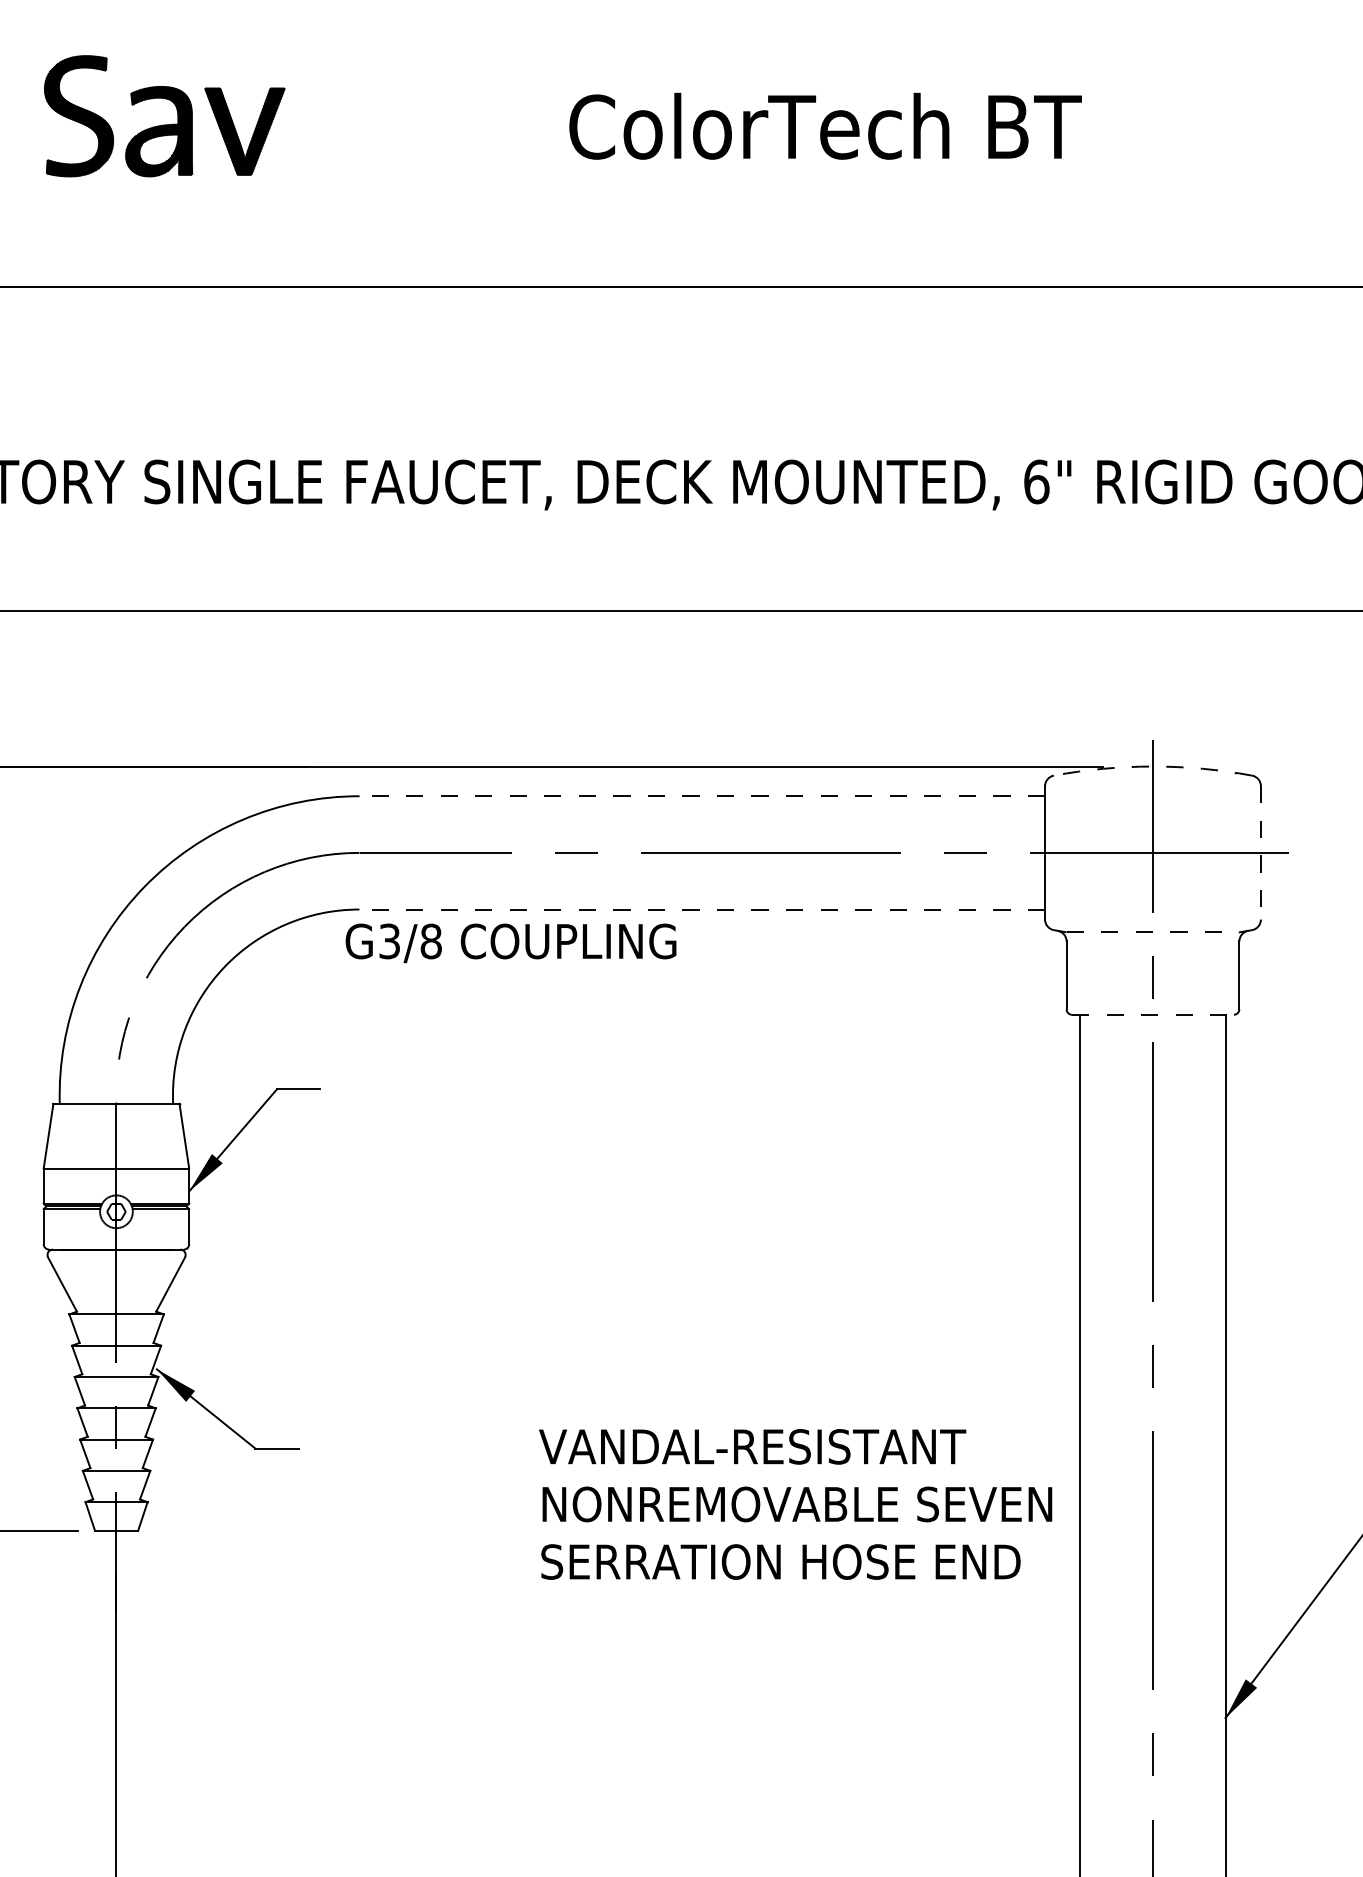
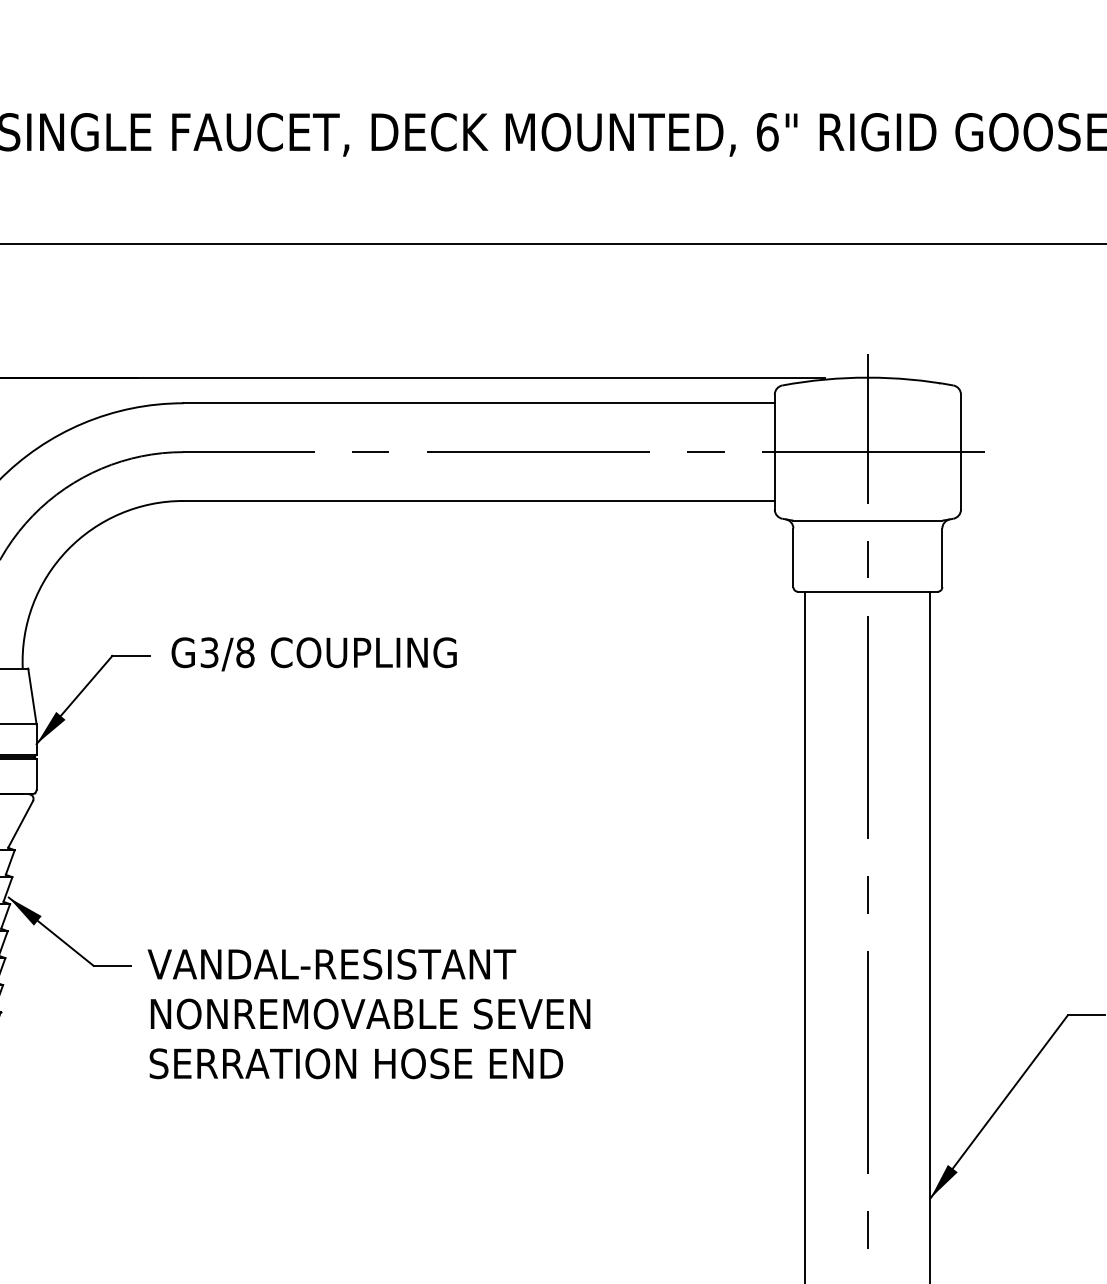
arc: (1153, 766) -> (868, 377), dashed -> solid
line: (702, 796) -> (479, 403), dashed -> solid
line: (1260, 852) -> (960, 451), dashed -> solid
line: (702, 909) -> (479, 500), dashed -> solid
line: (1153, 932) -> (868, 520), dashed -> solid
text: (510, 943) -> (313, 654), moved
line: (1152, 1014) -> (867, 591), dashed -> solid
text: (795, 1504) -> (368, 1014), moved

